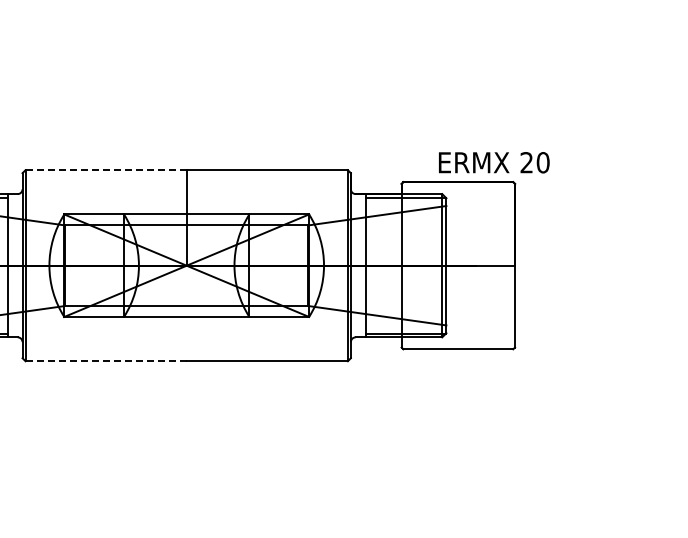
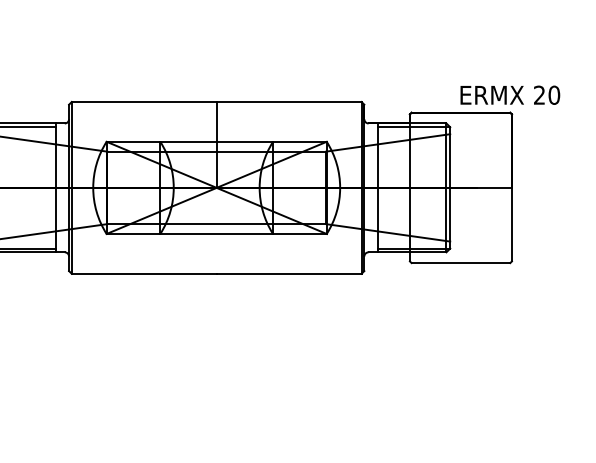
text: (494, 162) -> (510, 95), moved
line: (106, 170) -> (144, 102), dashed -> solid
line: (106, 361) -> (144, 274), dashed -> solid

